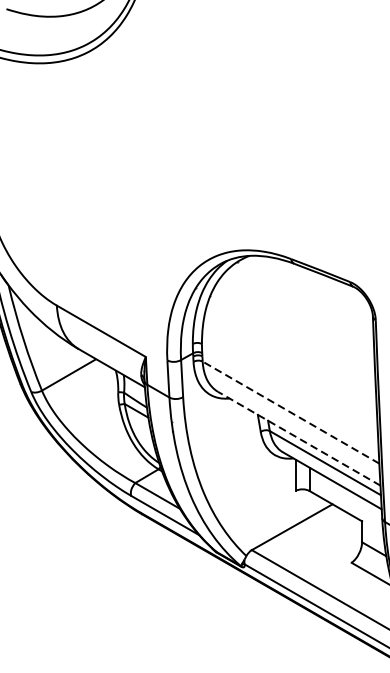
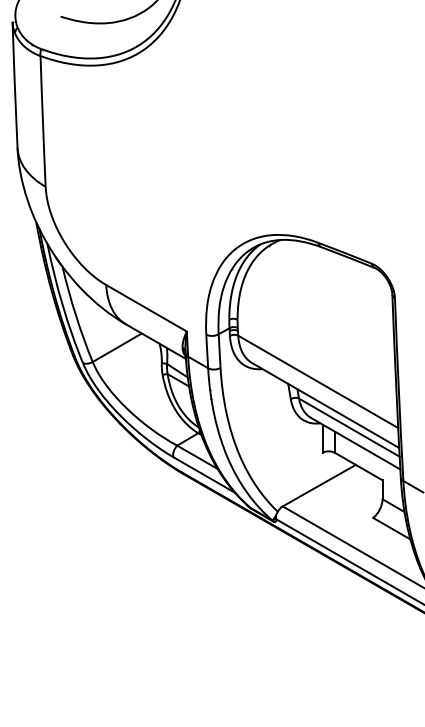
line: (290, 412) -> (317, 381), dashed -> solid
line: (299, 438) -> (325, 405), dashed -> solid

